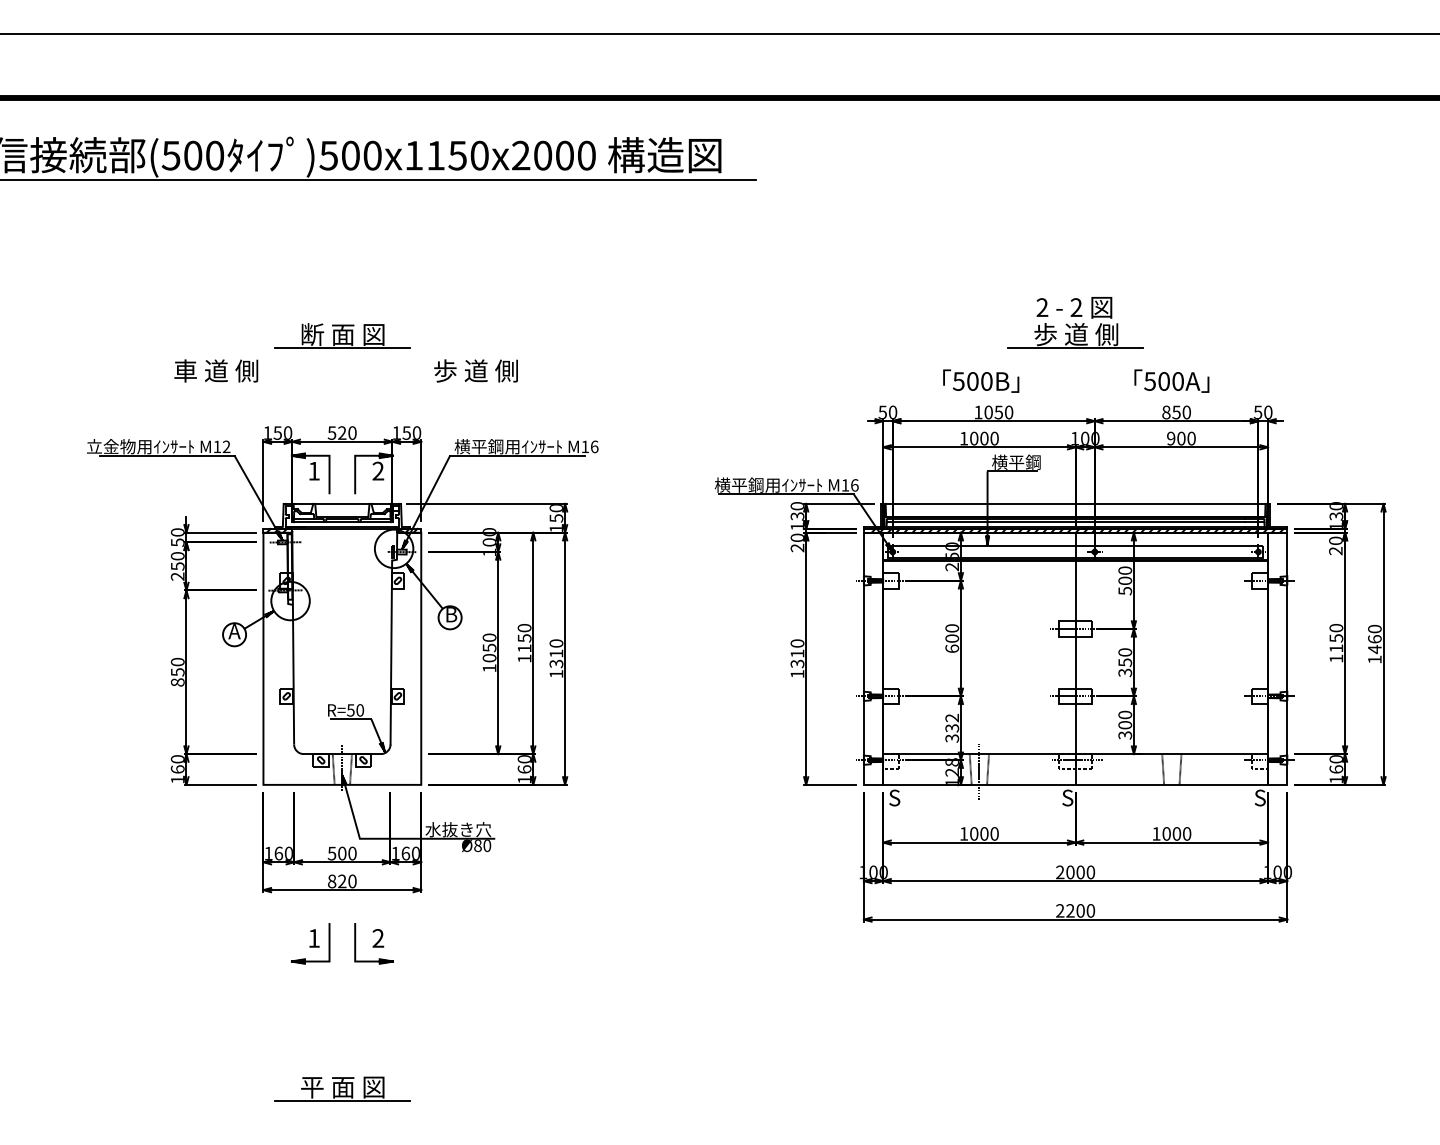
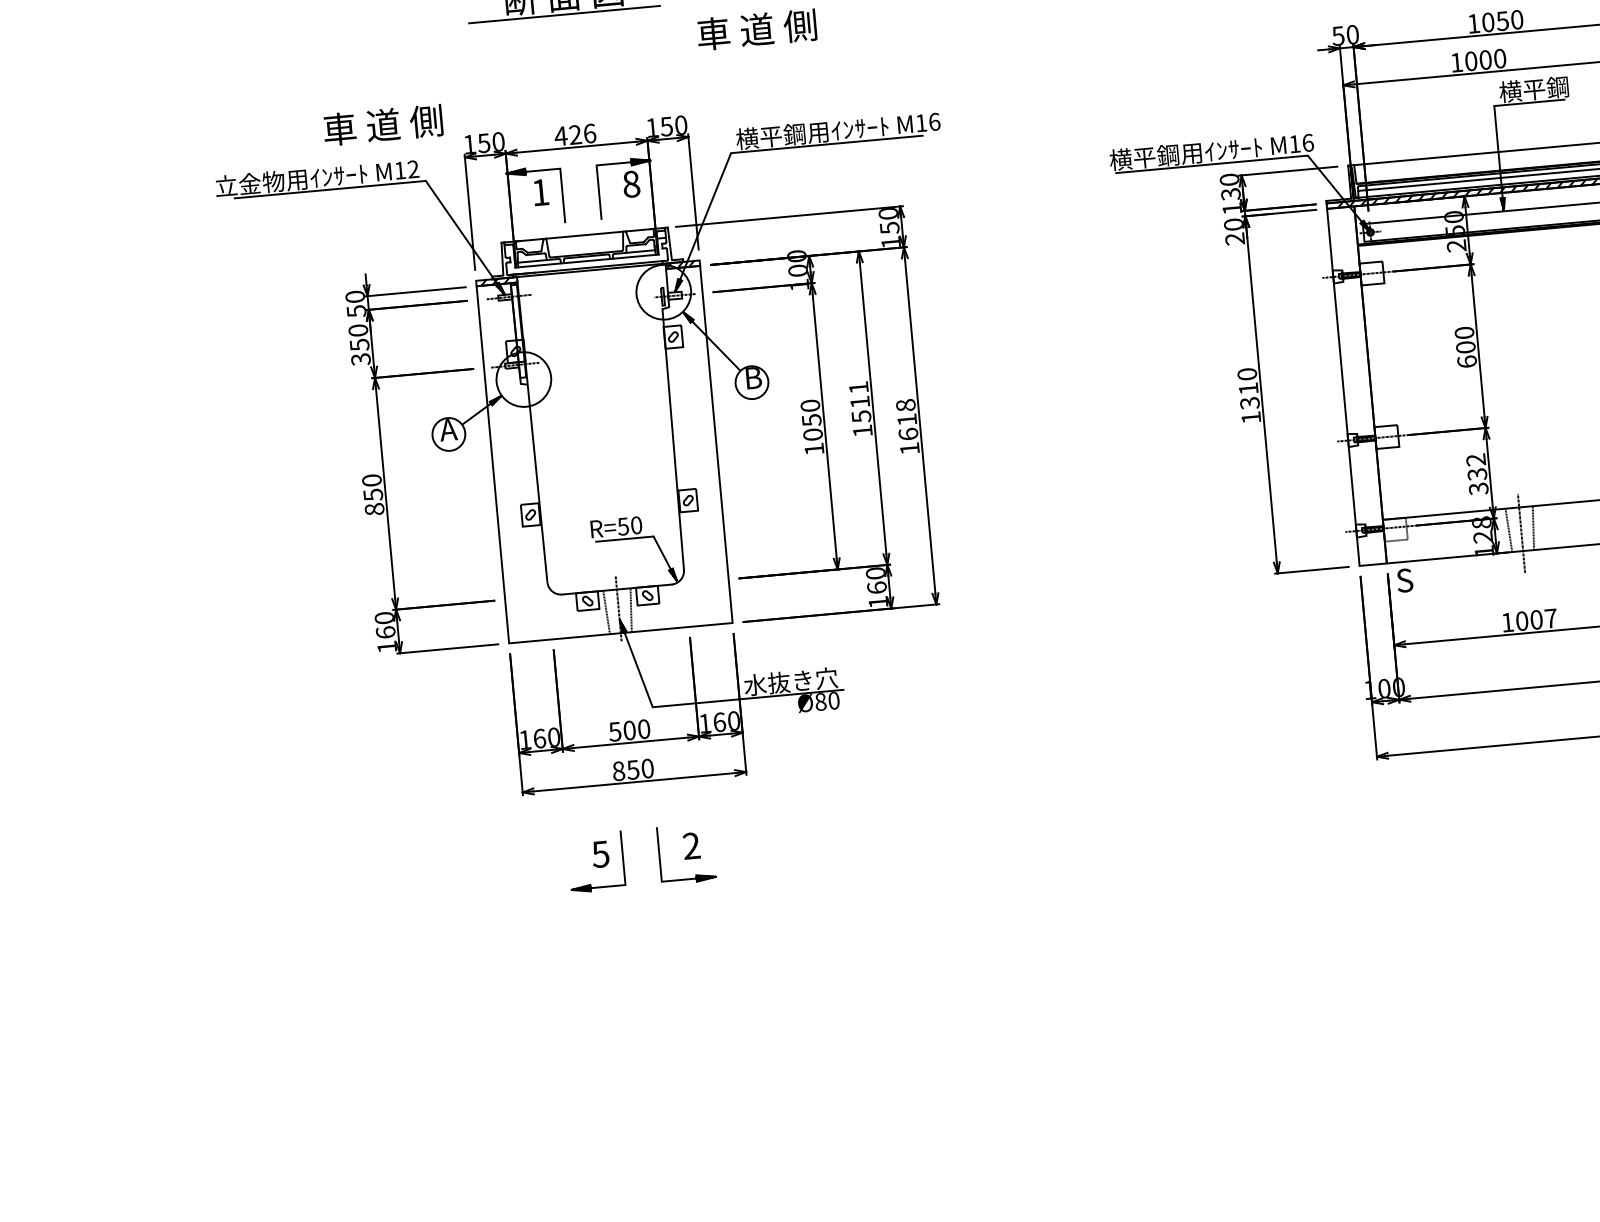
text: (216, 370) -> (383, 124), moved
text: (445, 371) -> (713, 34), 歩 道 側 -> 車 道 側
text: (341, 432) -> (574, 134), 520 -> 426
text: (378, 470) -> (631, 183), 2 -> 8
text: (177, 576) -> (360, 359), 250 -> 350
text: (524, 638) -> (860, 402), 1150 -> 1511
text: (556, 653) -> (907, 419), 1310 -> 1618
text: (994, 833) -> (1550, 617), 1000 -> 1007
text: (342, 881) -> (633, 770), 820 -> 850
text: (313, 938) -> (599, 854), 1 -> 5
part: (342, 1088) -> (660, 1063), removed

